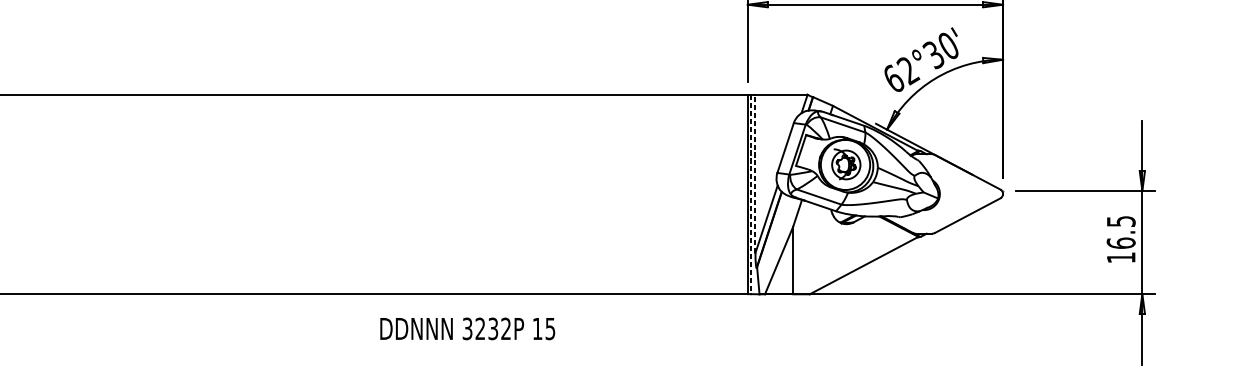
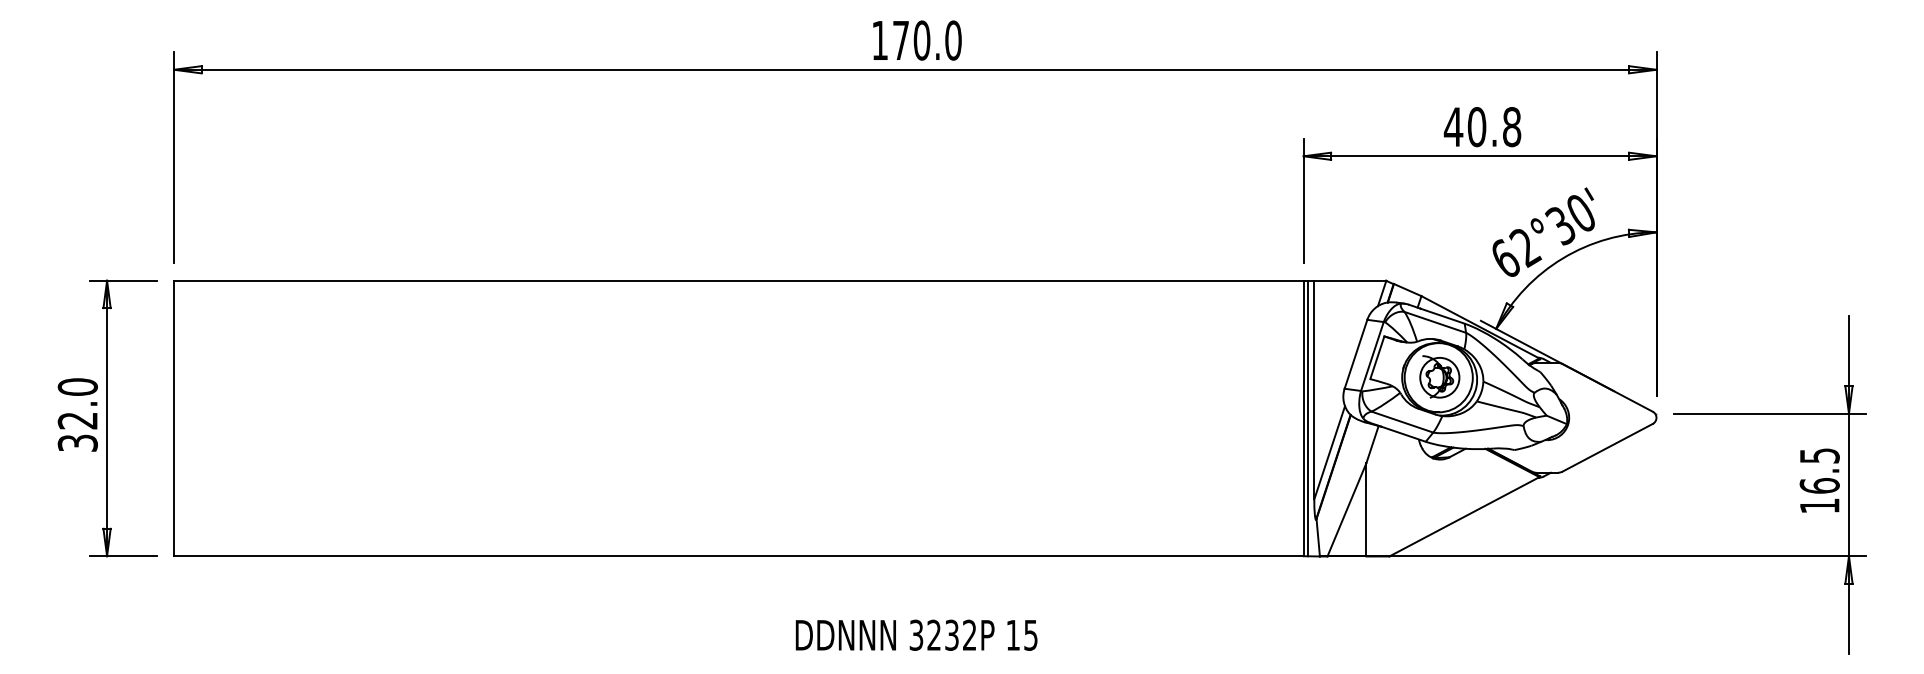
line: (755, 173) -> (1314, 389), dashed -> solid
line: (751, 194) -> (1308, 418), dashed -> solid
text: (467, 328) -> (916, 634), moved

